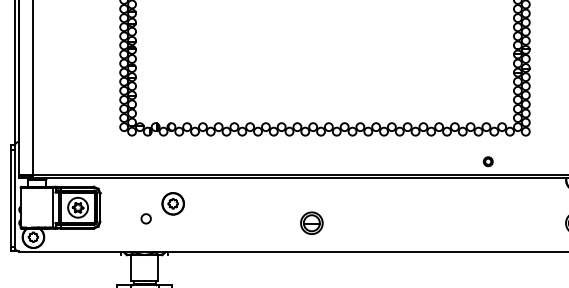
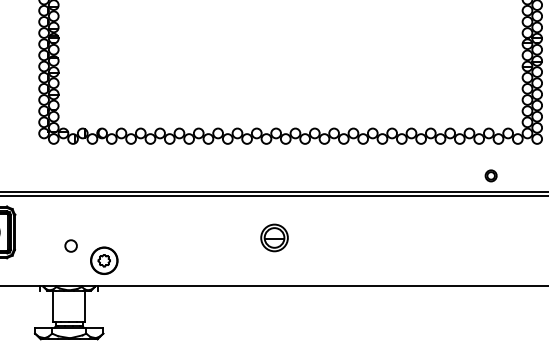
part: (172, 203) -> (103, 260), moved
part: (311, 222) -> (274, 237), moved

